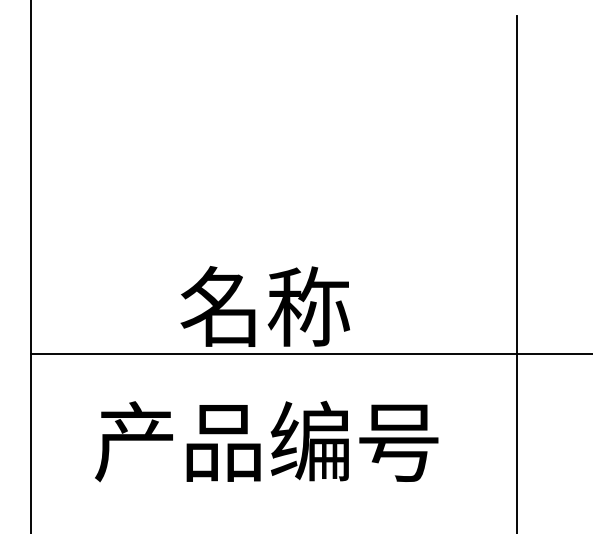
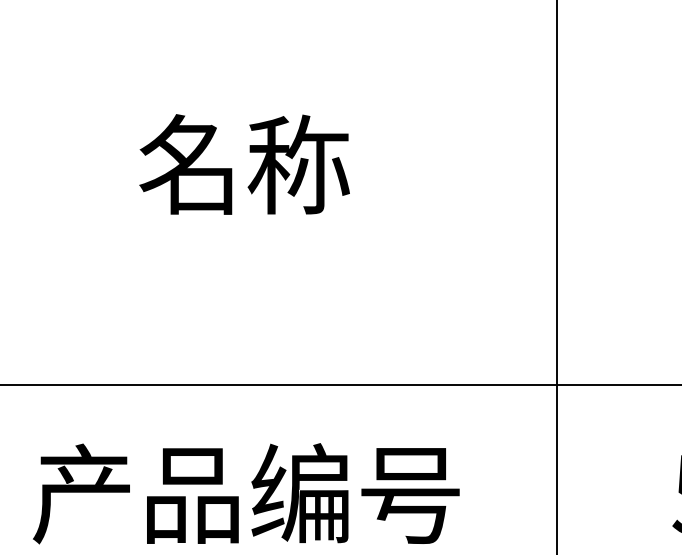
text: (264, 306) -> (243, 164), moved

